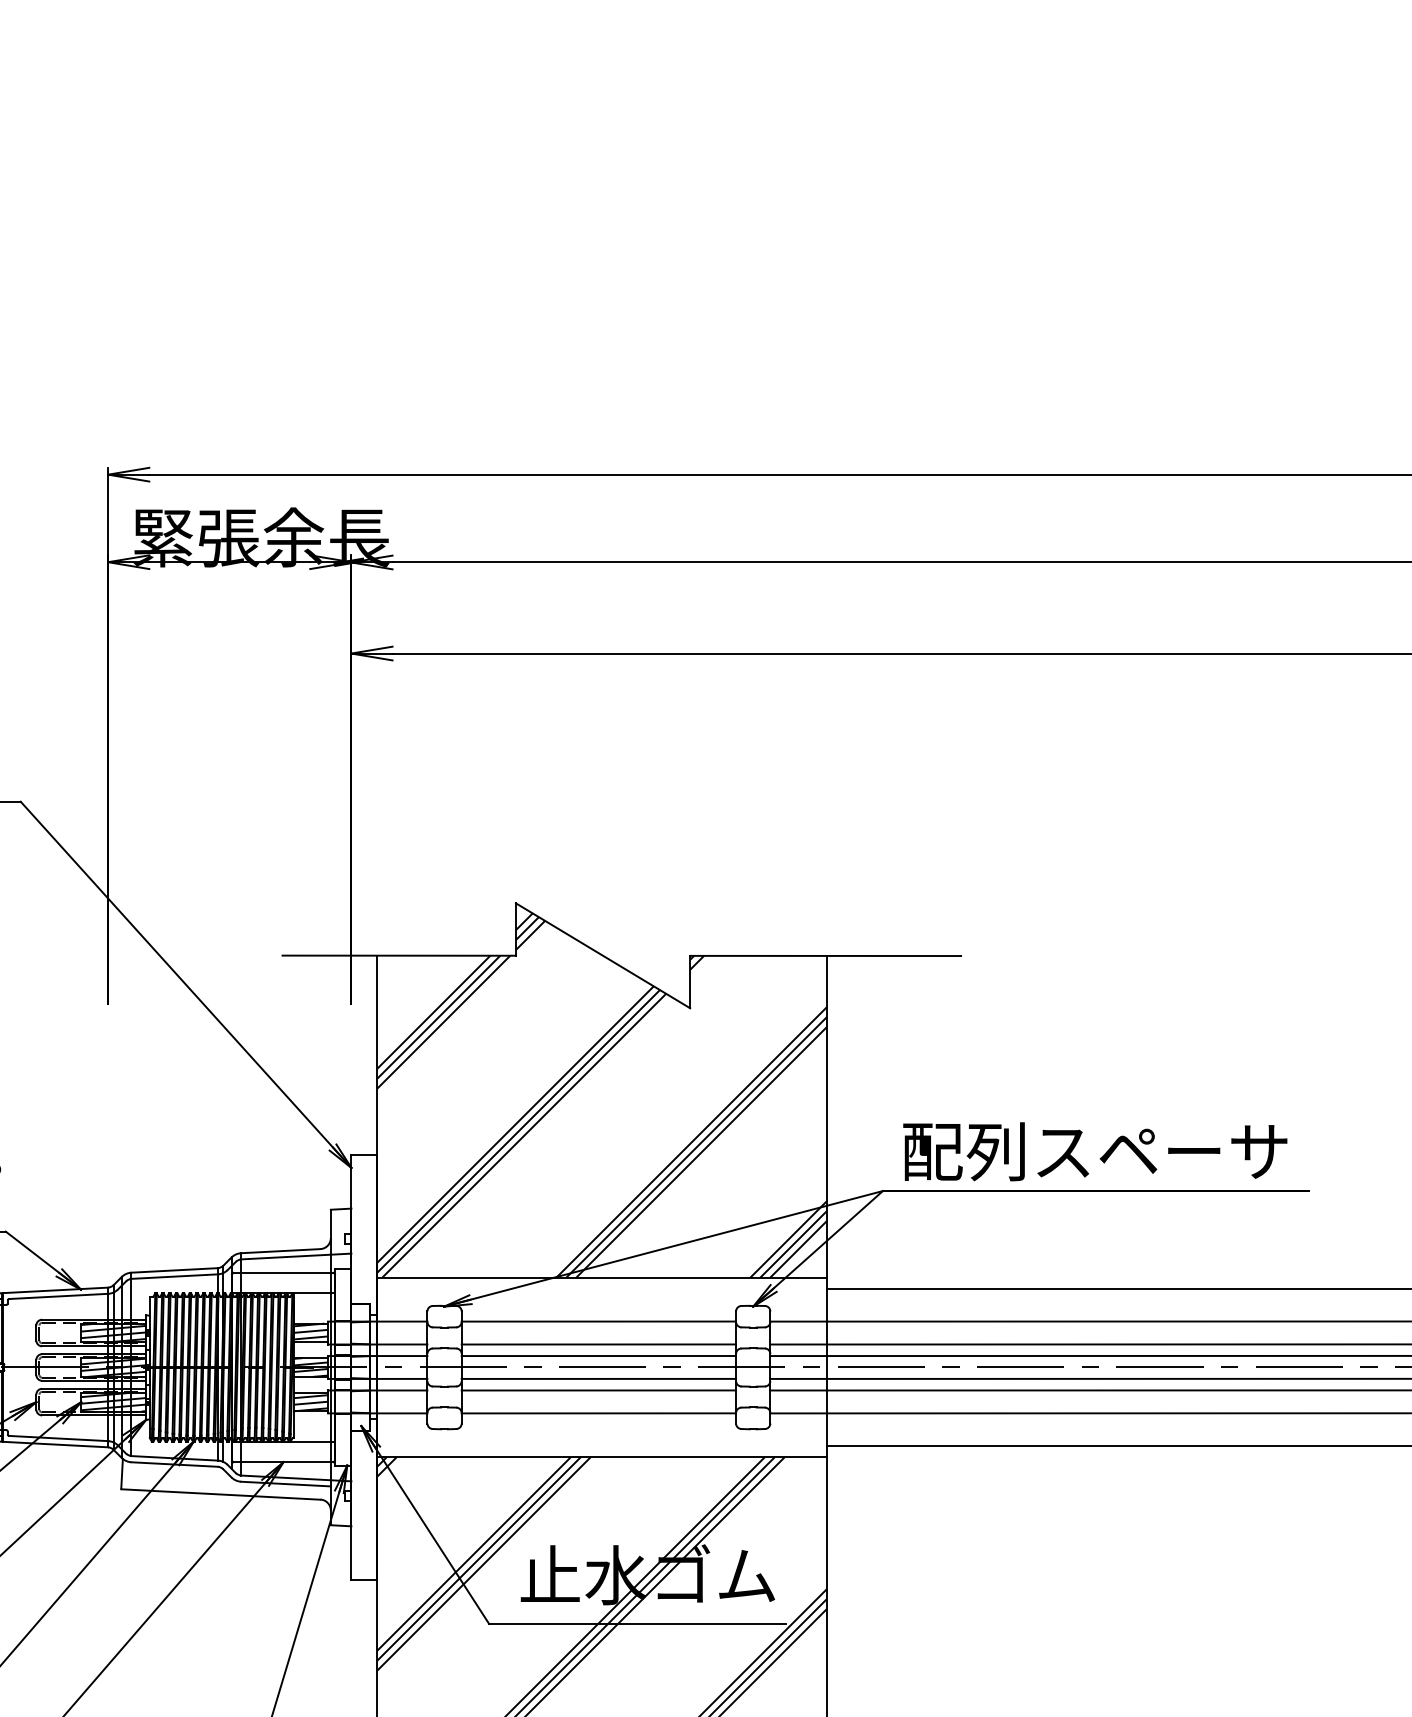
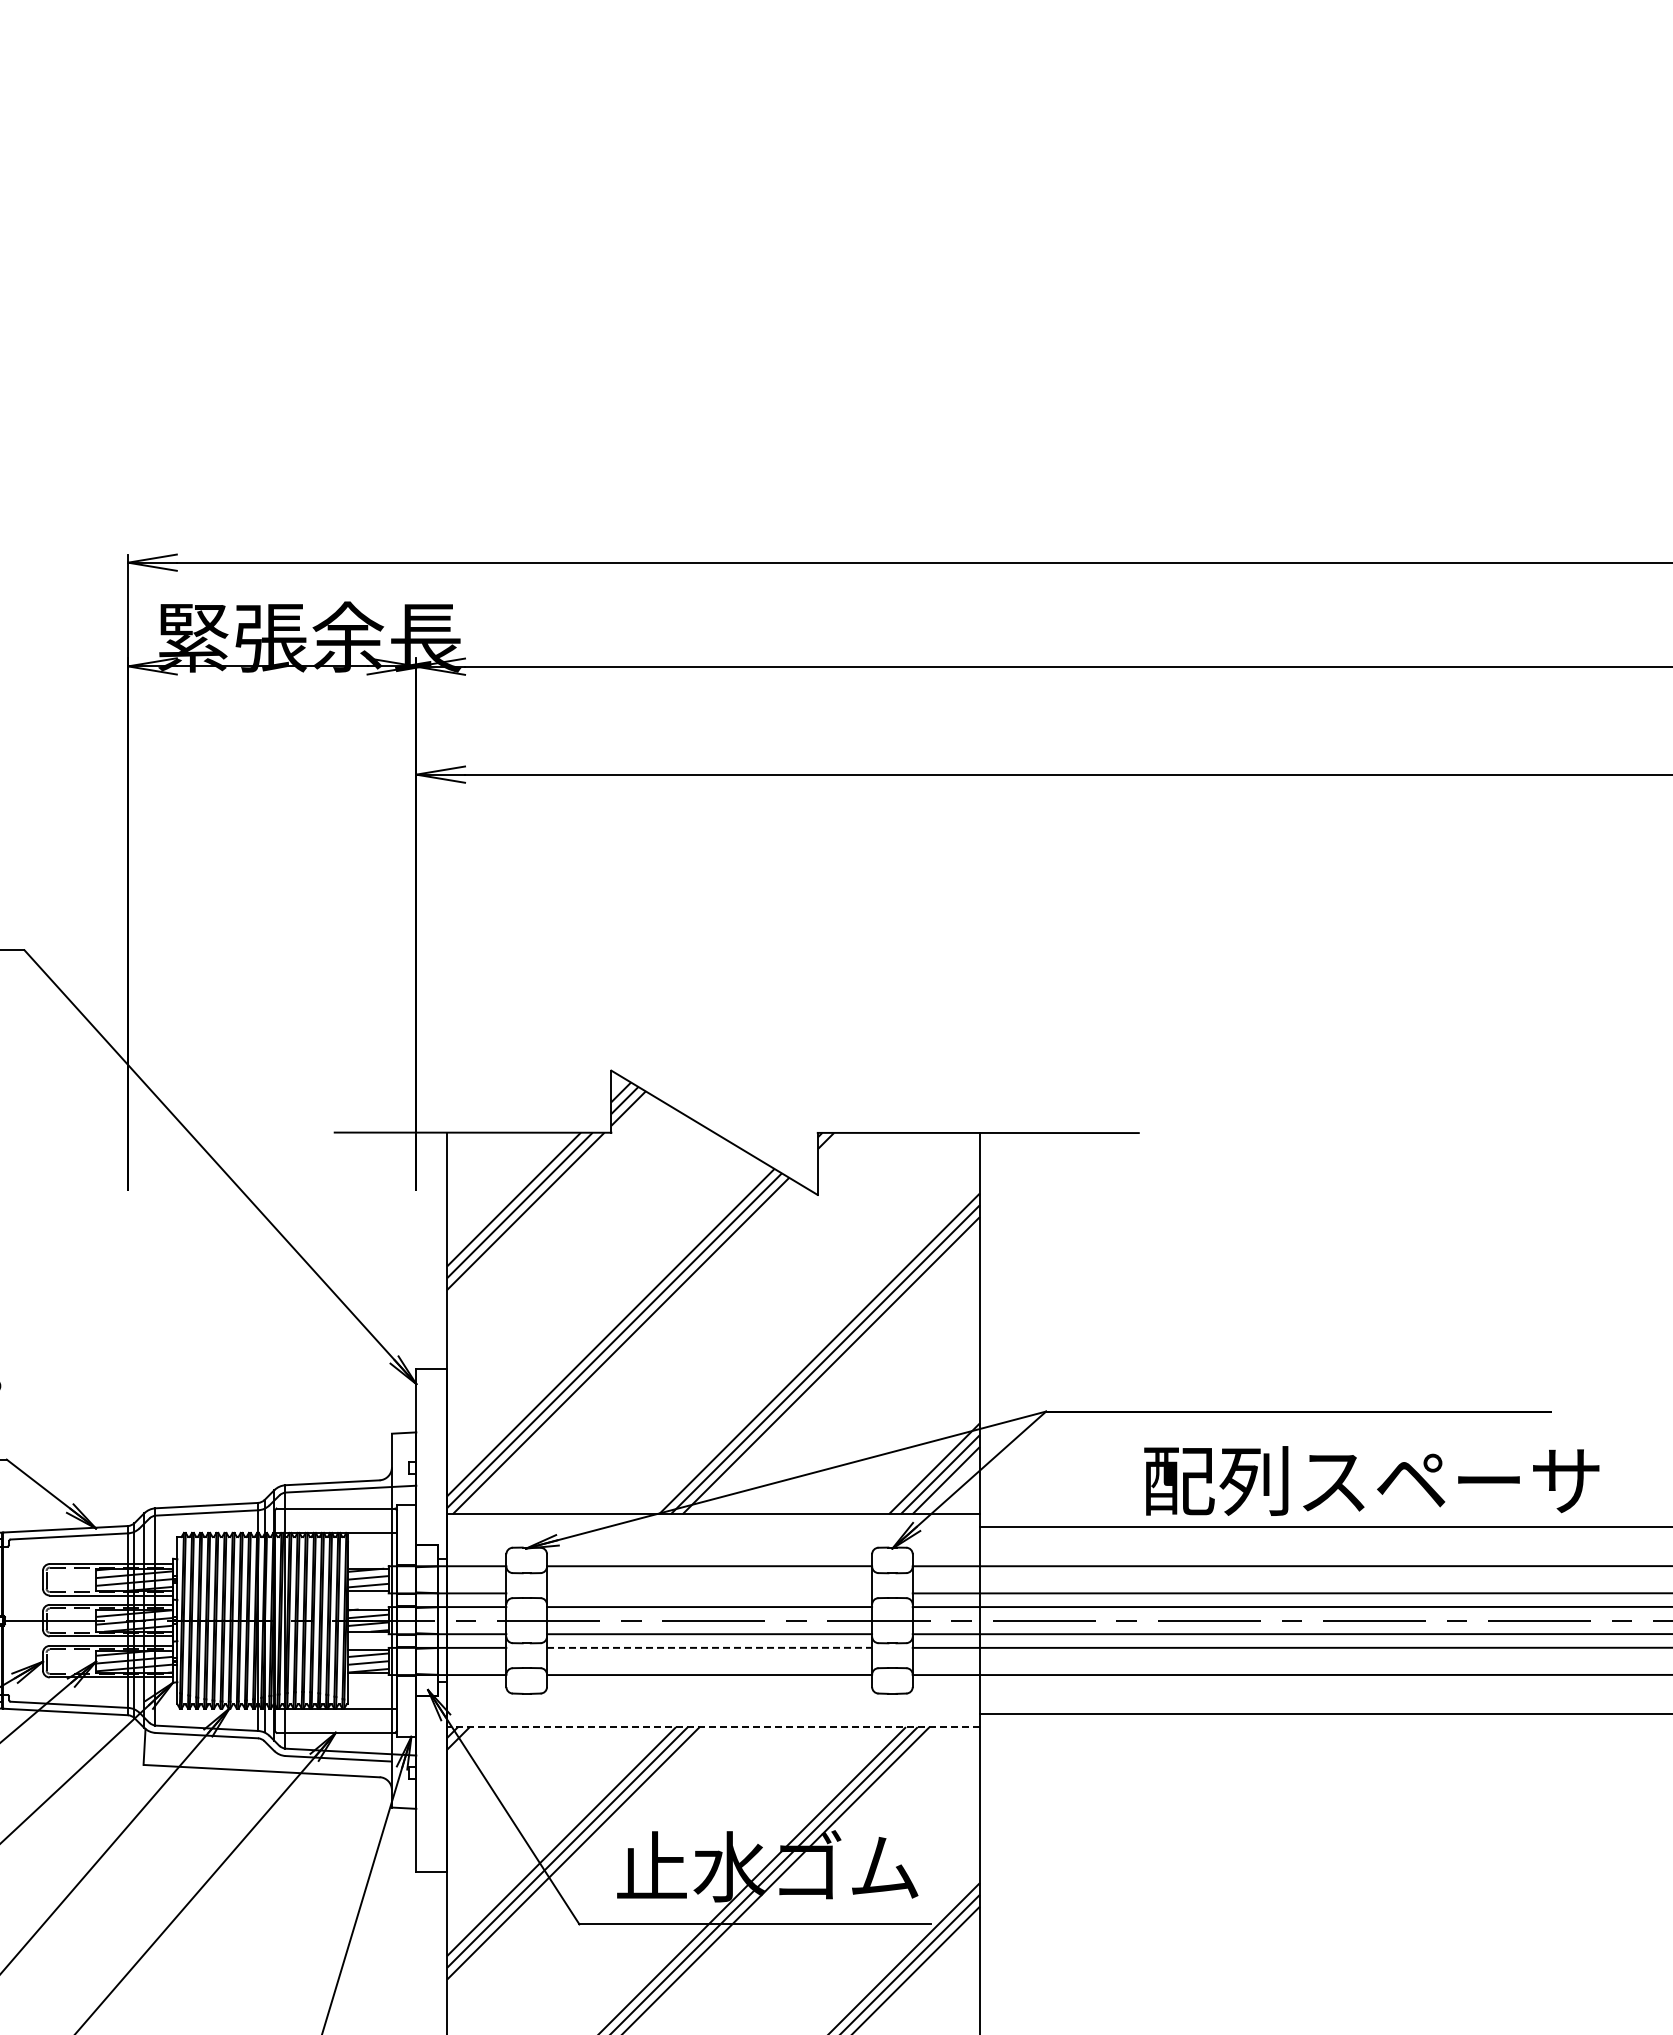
text: (1095, 1151) -> (1371, 1480), moved
line: (598, 1344) -> (709, 1593), removed
line: (598, 1390) -> (709, 1647), solid -> dashed
line: (602, 1457) -> (713, 1727), solid -> dashed

